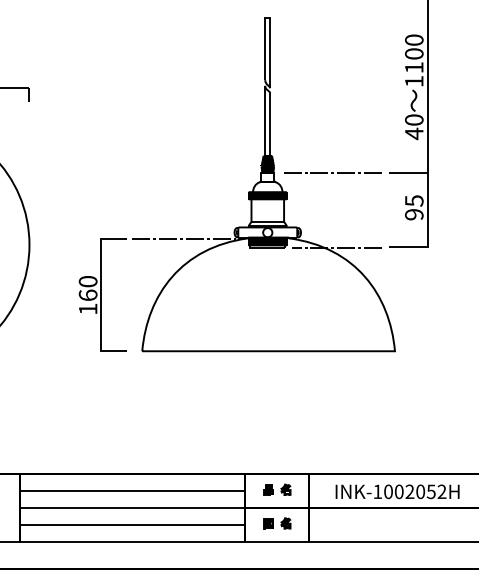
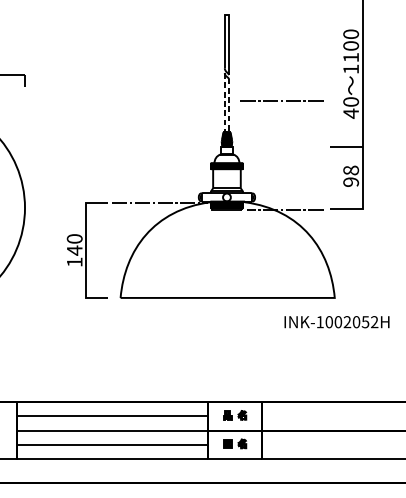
line: (265, 155) -> (225, 132), solid -> dashed
line: (332, 172) -> (281, 99), moved
text: (414, 200) -> (351, 170), 95 -> 98
text: (87, 295) -> (74, 250), 160 -> 140
text: (397, 491) -> (336, 321), moved

